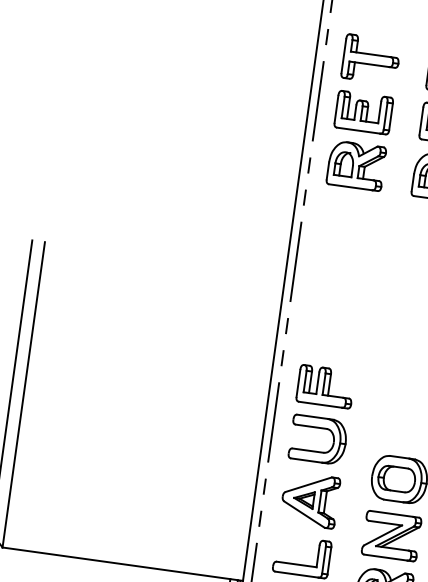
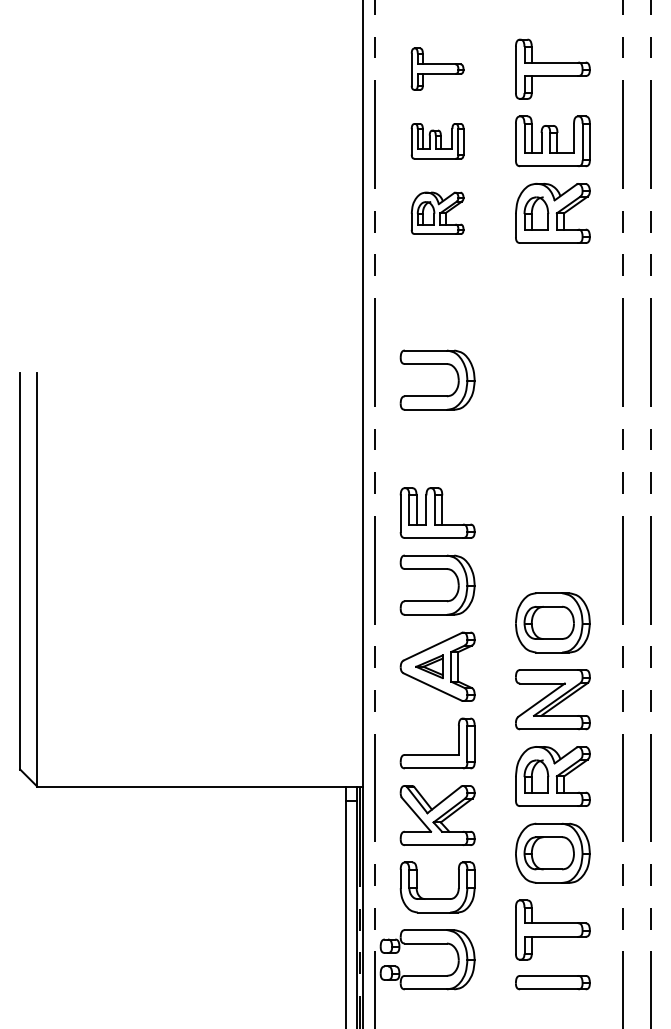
part: (371, 58) -> (437, 68), size x0.7
part: (363, 112) -> (437, 141), size x0.7
part: (356, 165) -> (437, 212), size x0.7
part: (340, 277) -> (437, 364), added

